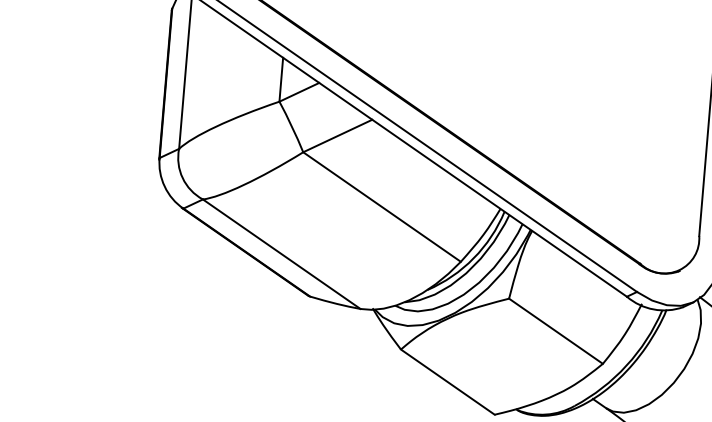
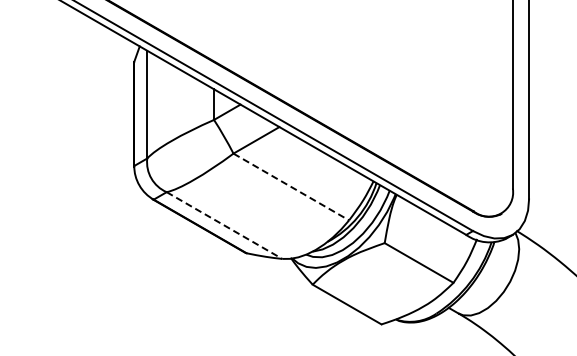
line: (382, 207) -> (291, 187), solid -> dashed
line: (281, 254) -> (224, 225), solid -> dashed

